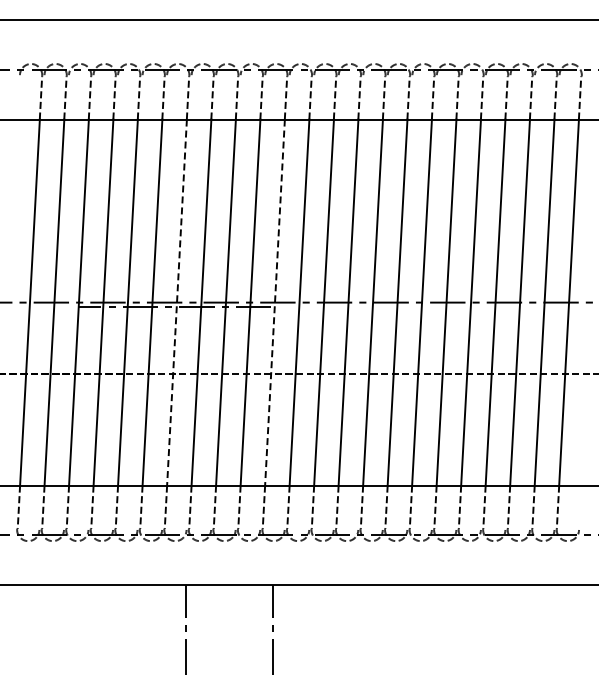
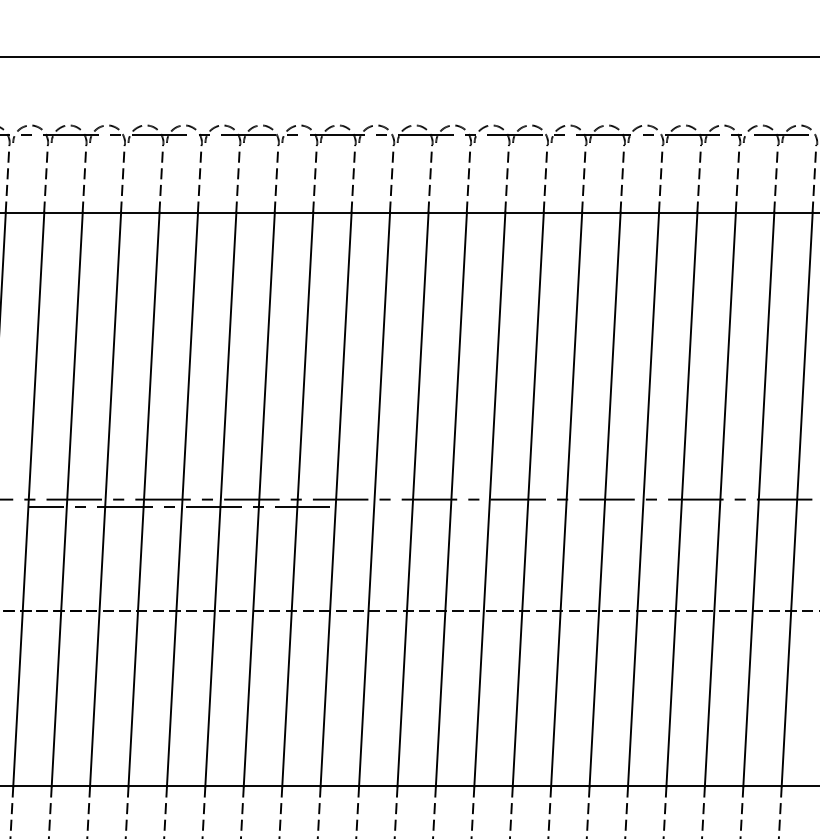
line: (176, 303) -> (181, 500), dashed -> solid
line: (274, 303) -> (335, 500), dashed -> solid

